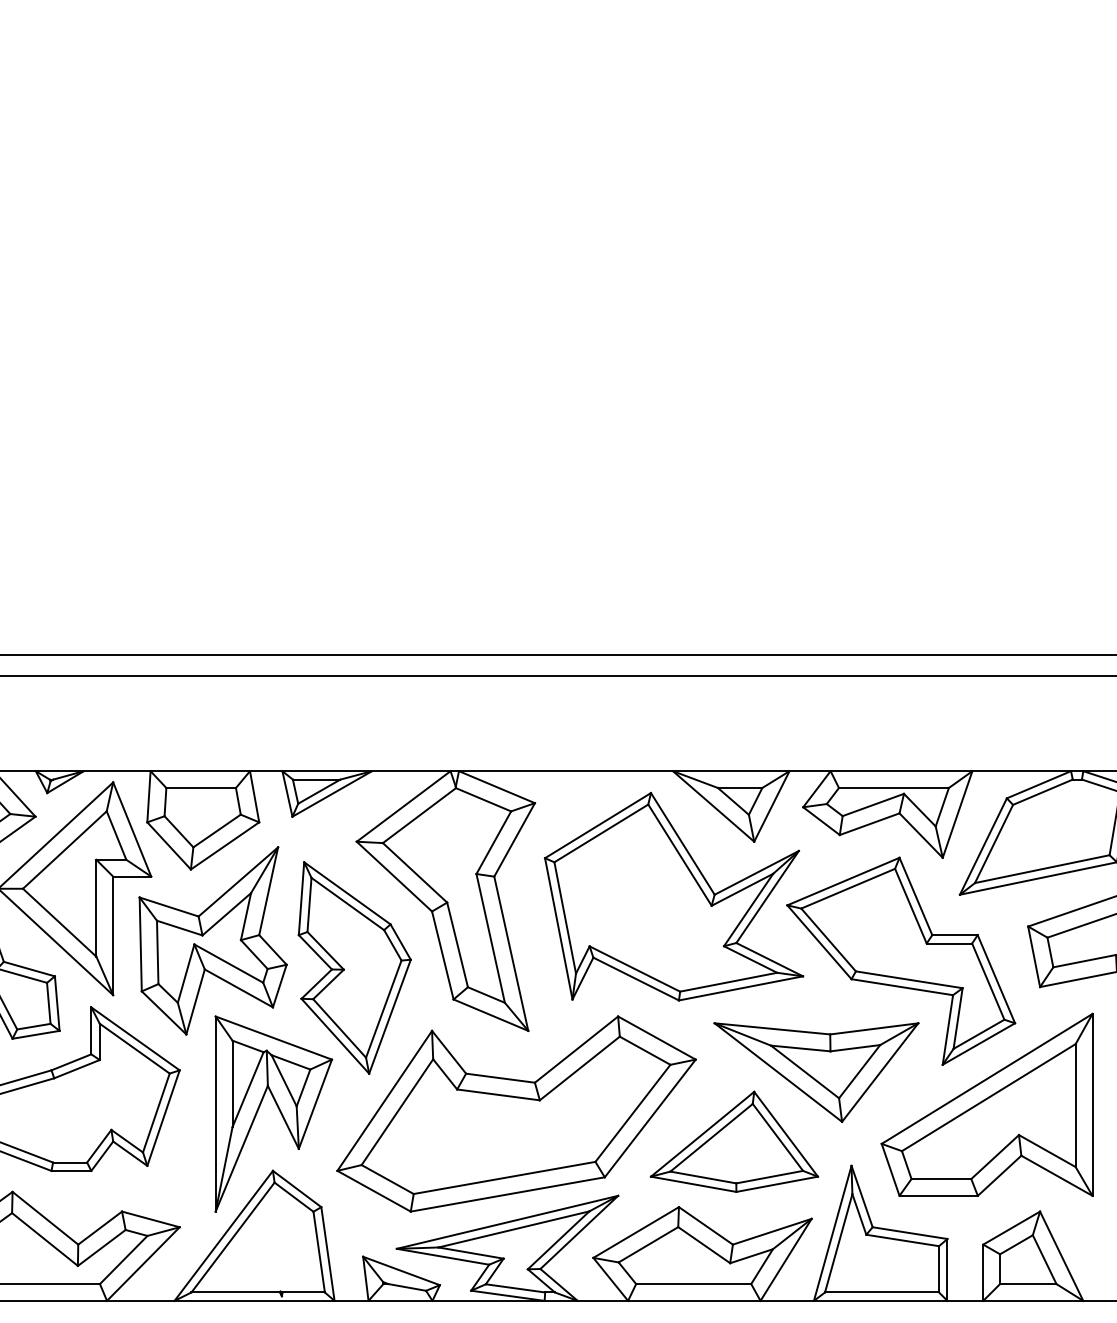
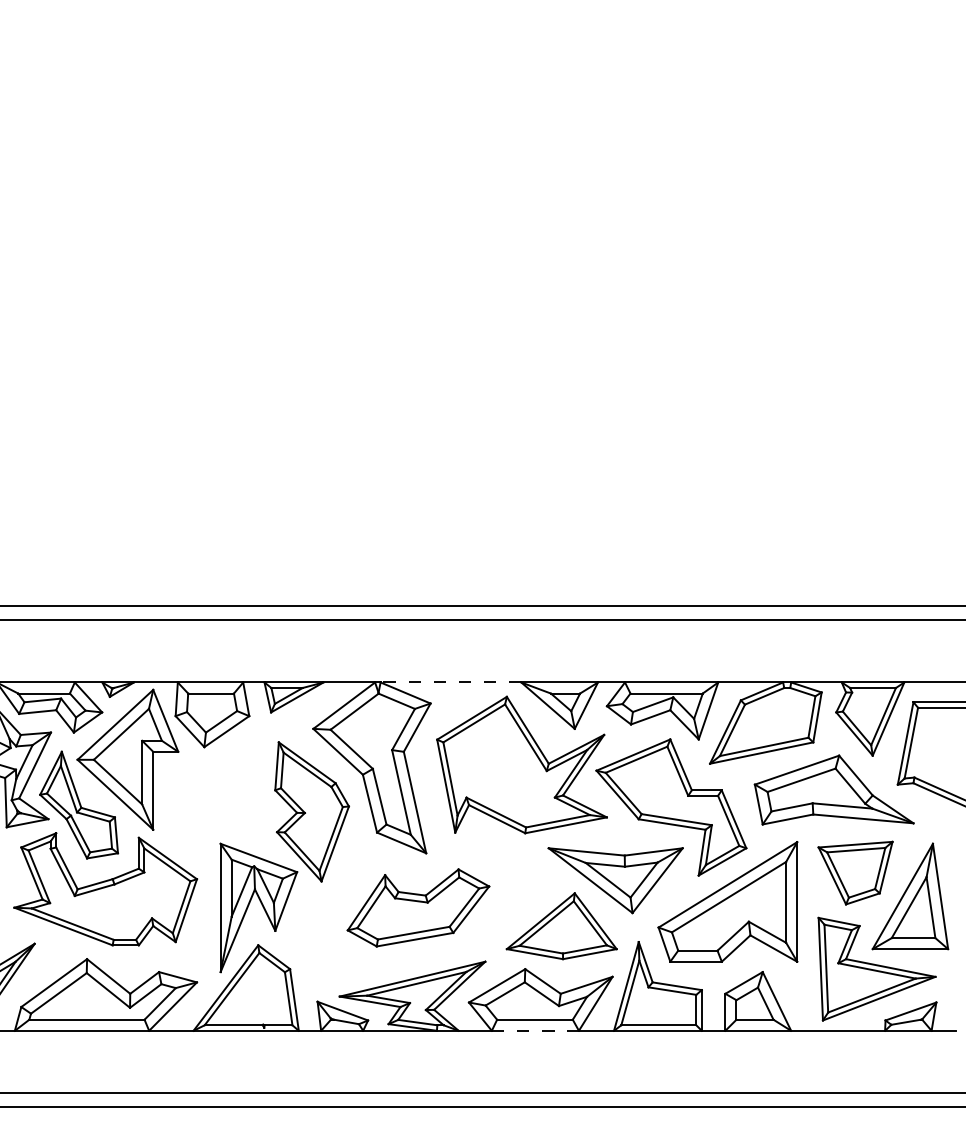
line: (565, 771) -> (450, 682), solid -> dashed
part: (212, 940) -> (218, 793), removed
part: (516, 1113) -> (418, 907), size x0.6
line: (694, 1300) -> (535, 1030), solid -> dashed

